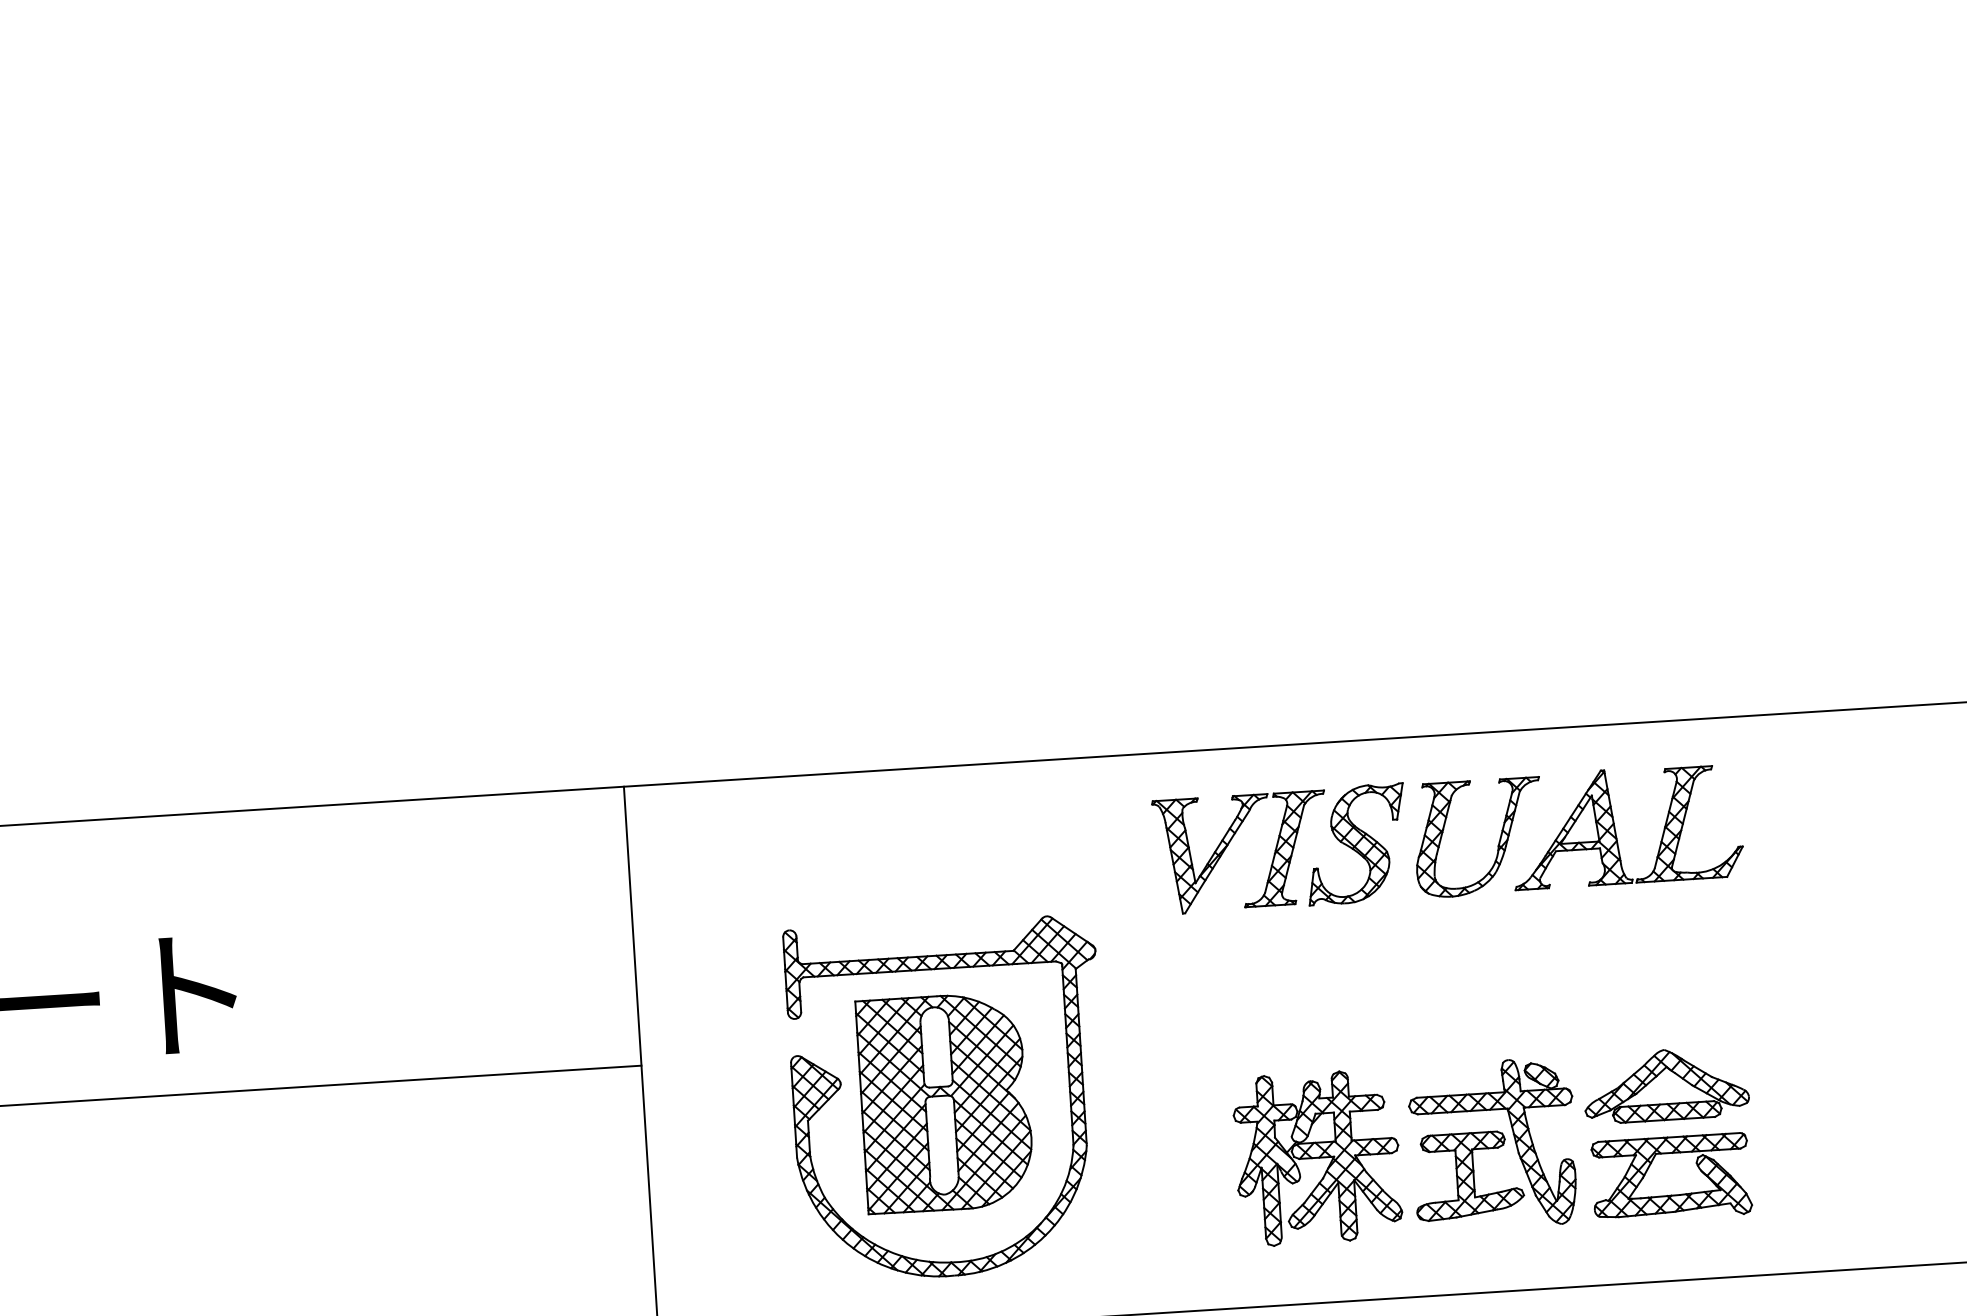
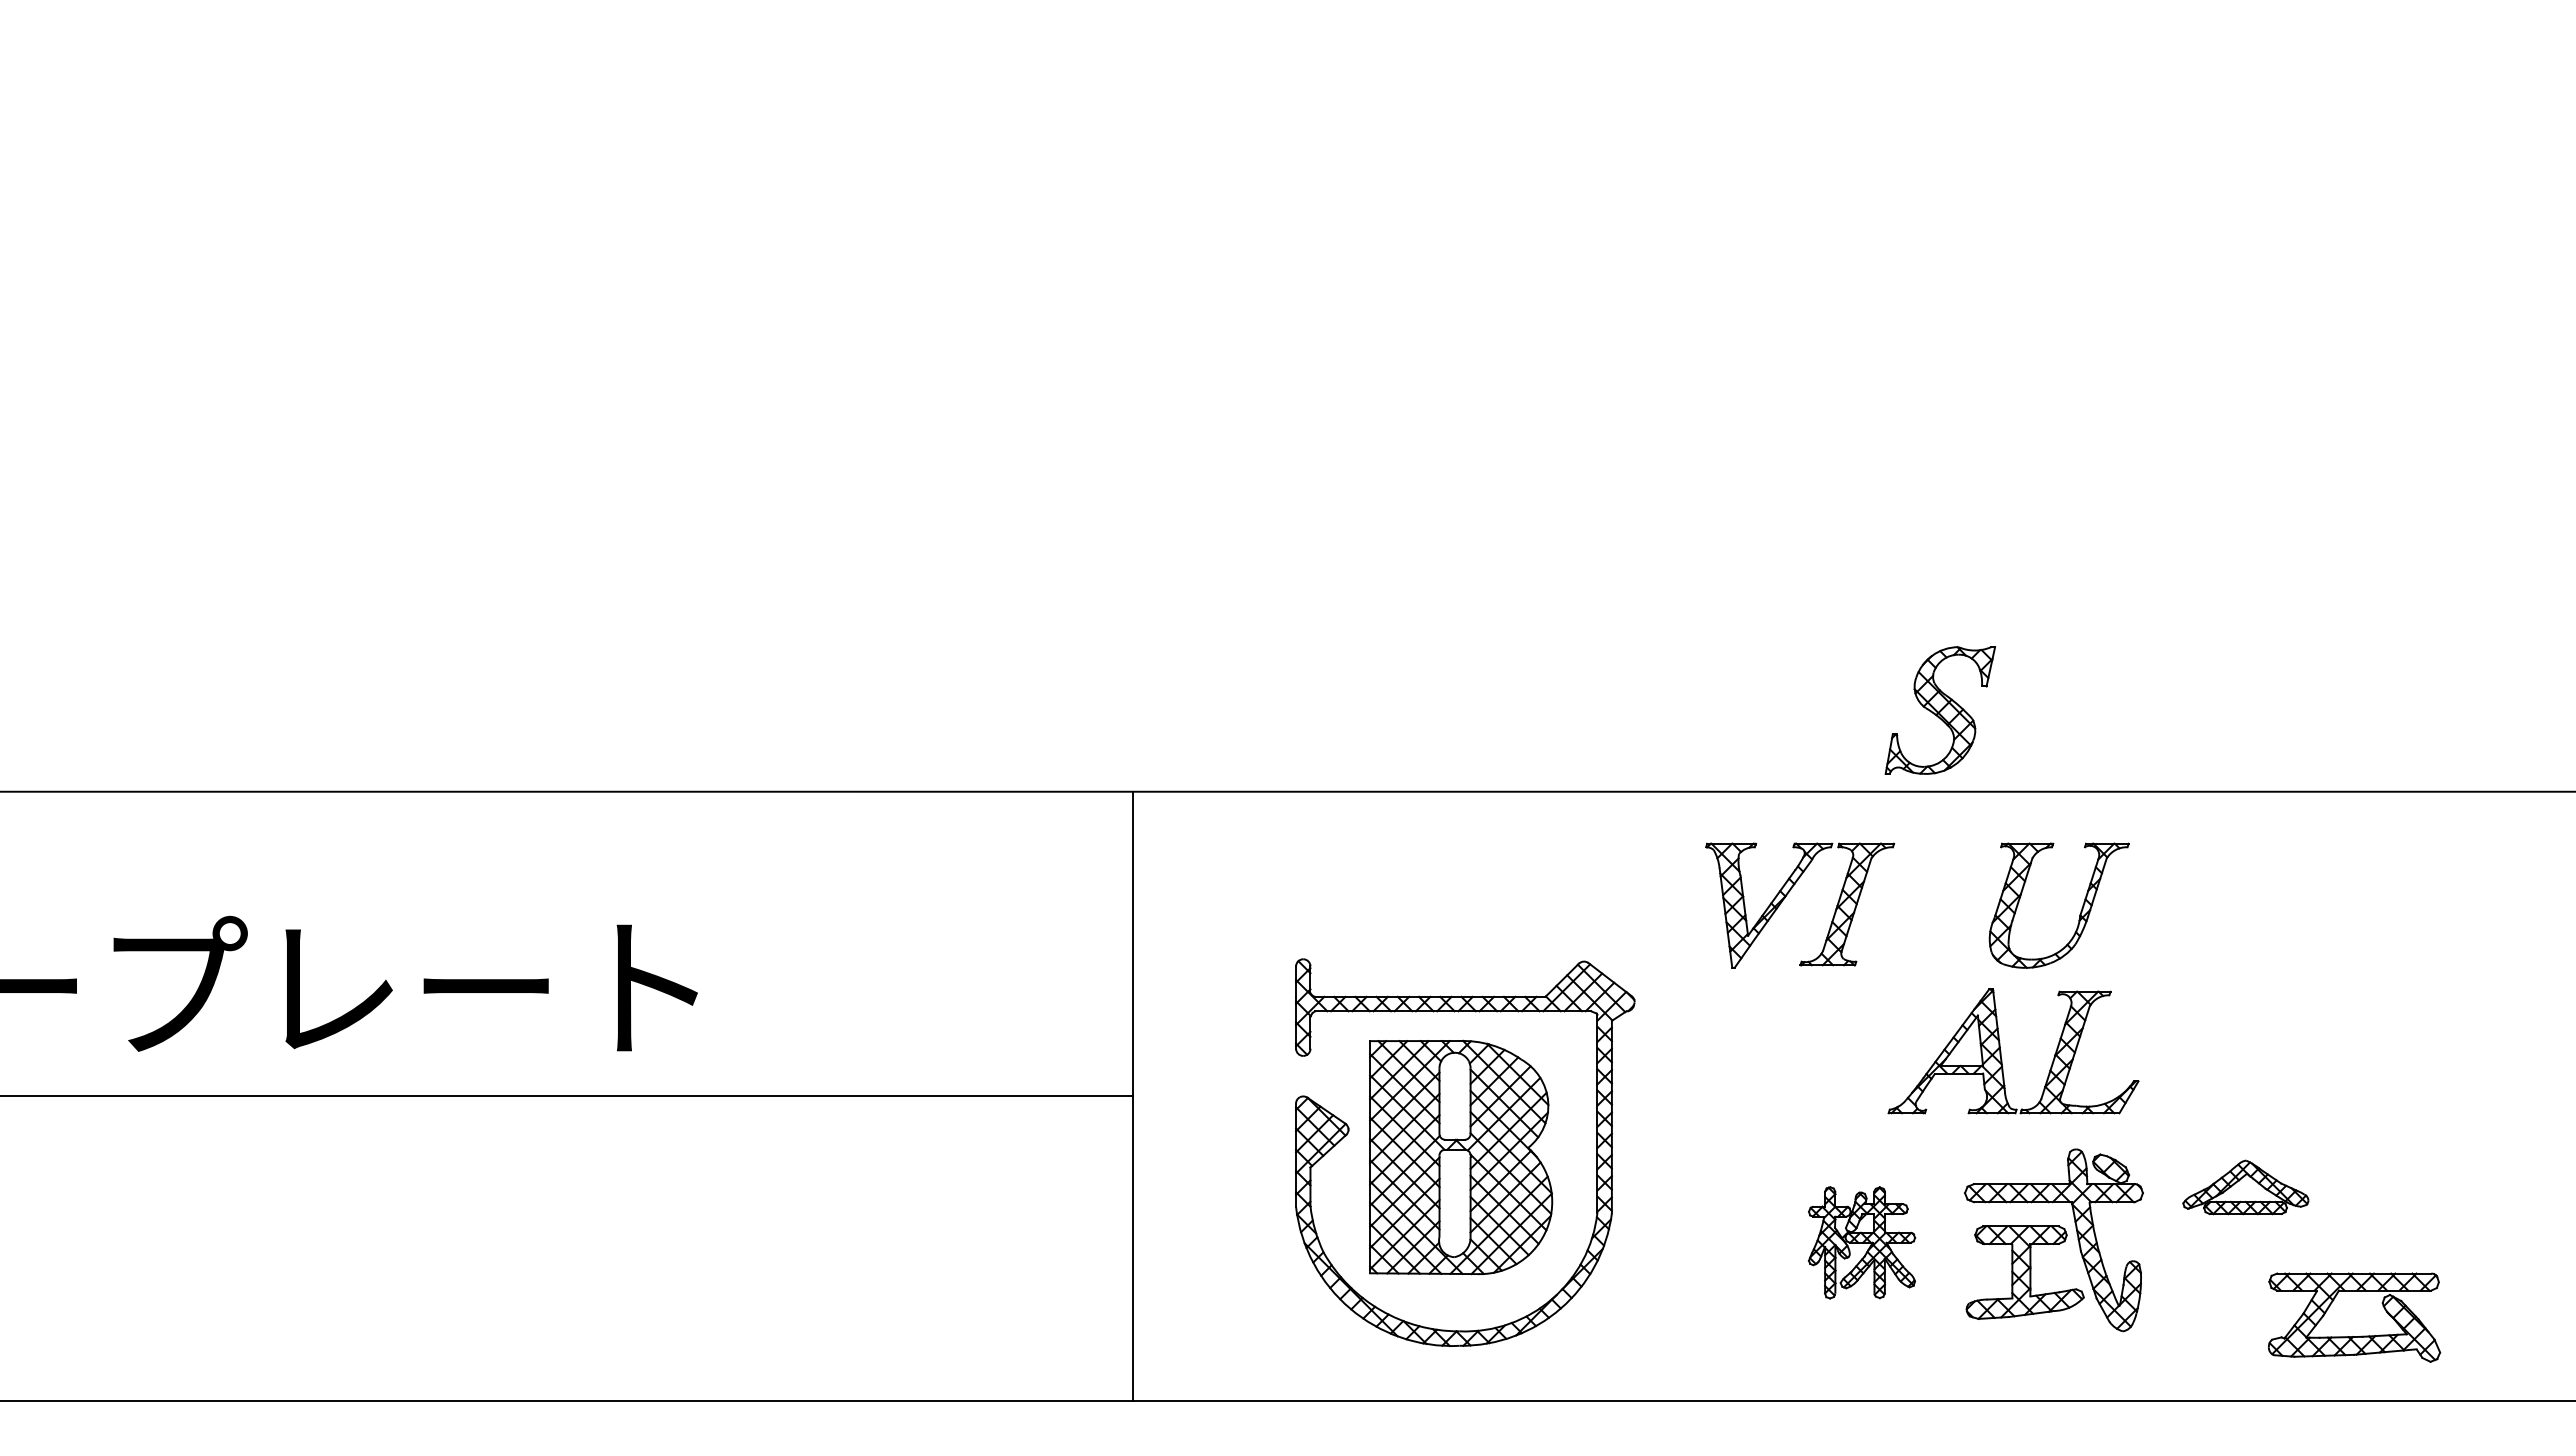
part: (1615, 827) -> (2001, 1051), moved
part: (1355, 844) -> (1939, 710), moved
part: (1665, 1085) -> (2245, 1187), size x0.7
part: (1317, 1157) -> (1861, 1242), size x0.6
part: (1672, 1195) -> (2354, 1336), moved

